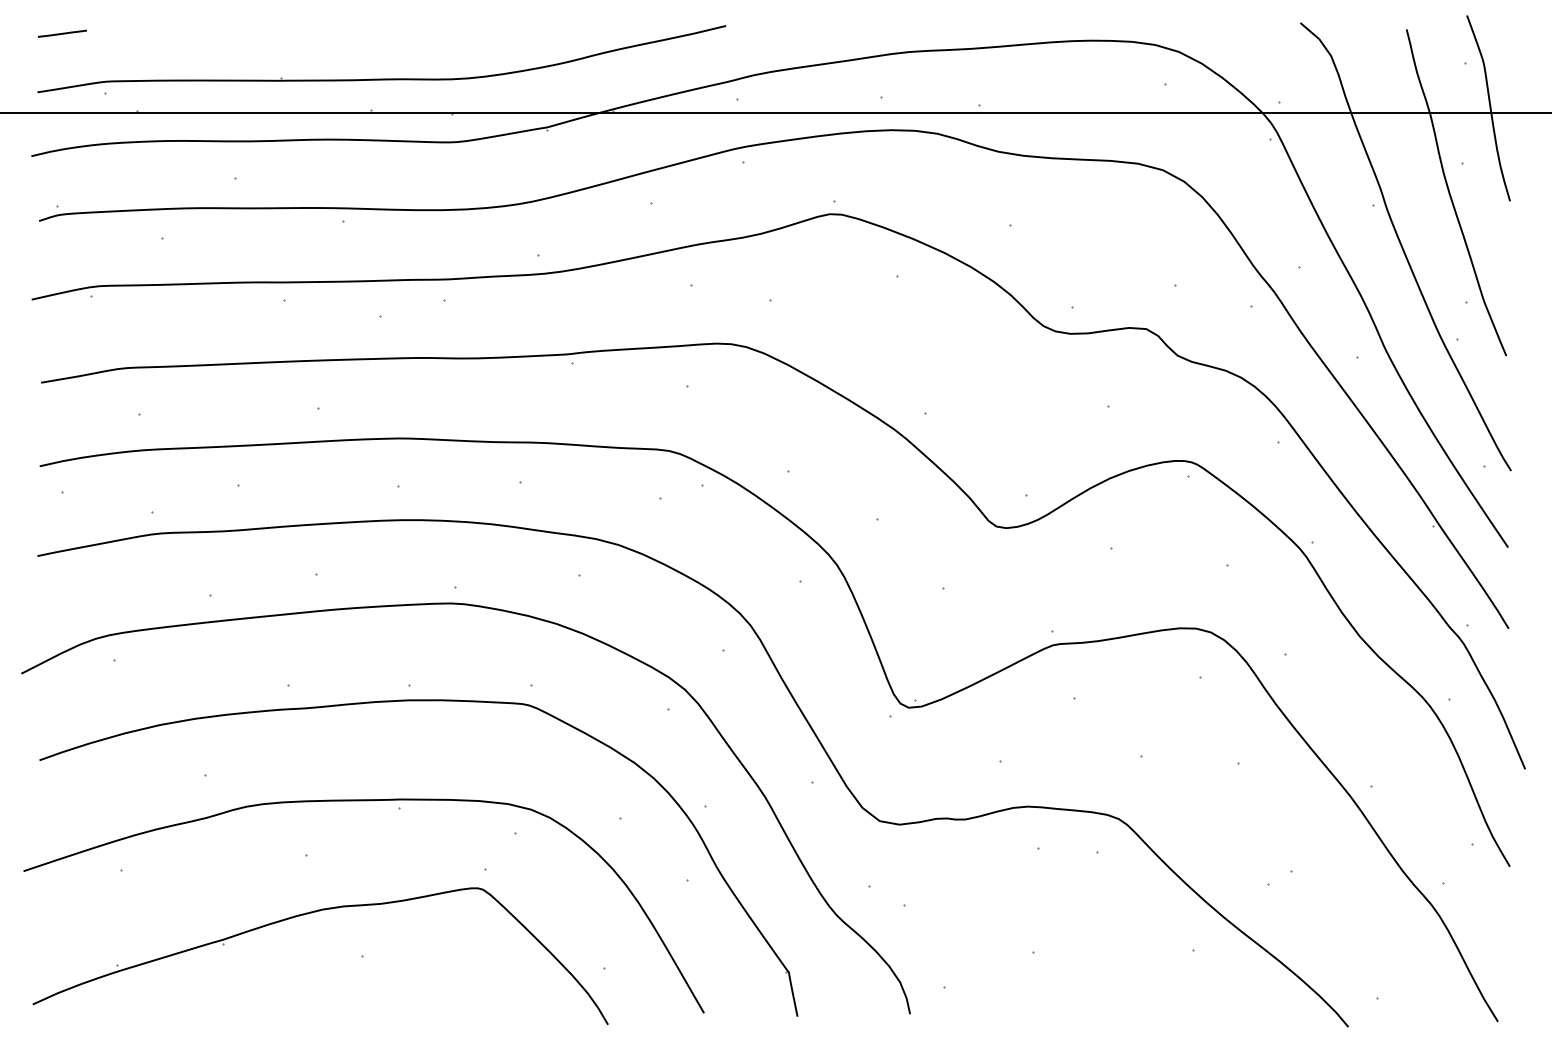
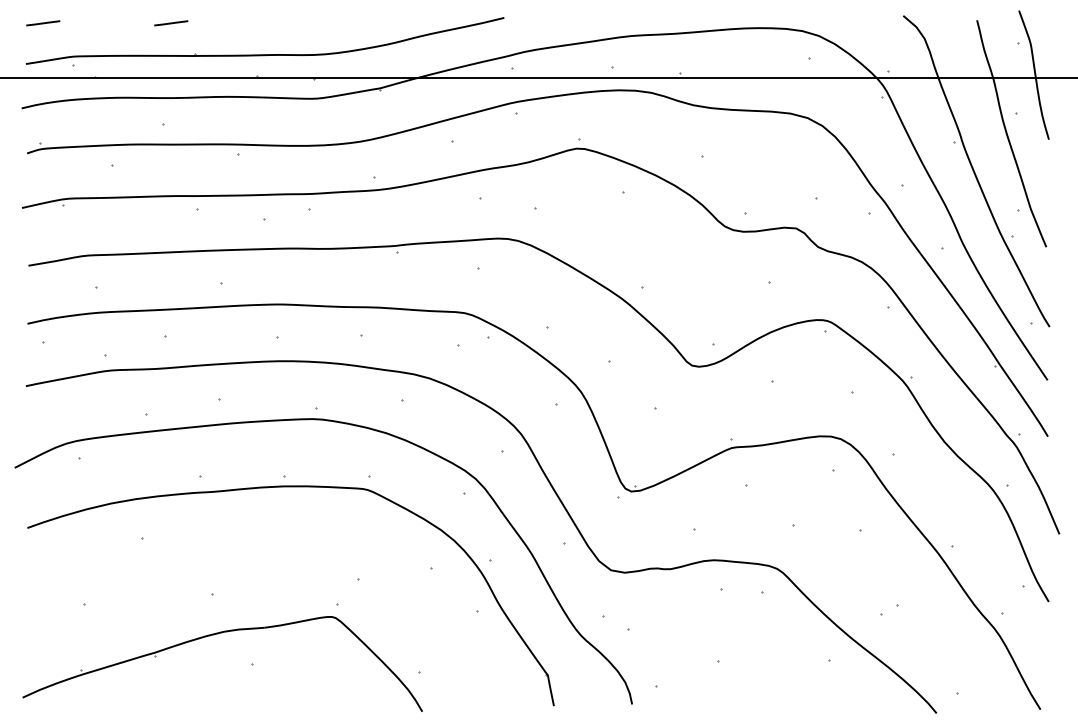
line: (246, 34) -> (171, 23), added
part: (399, 809) -> (277, 562), removed

